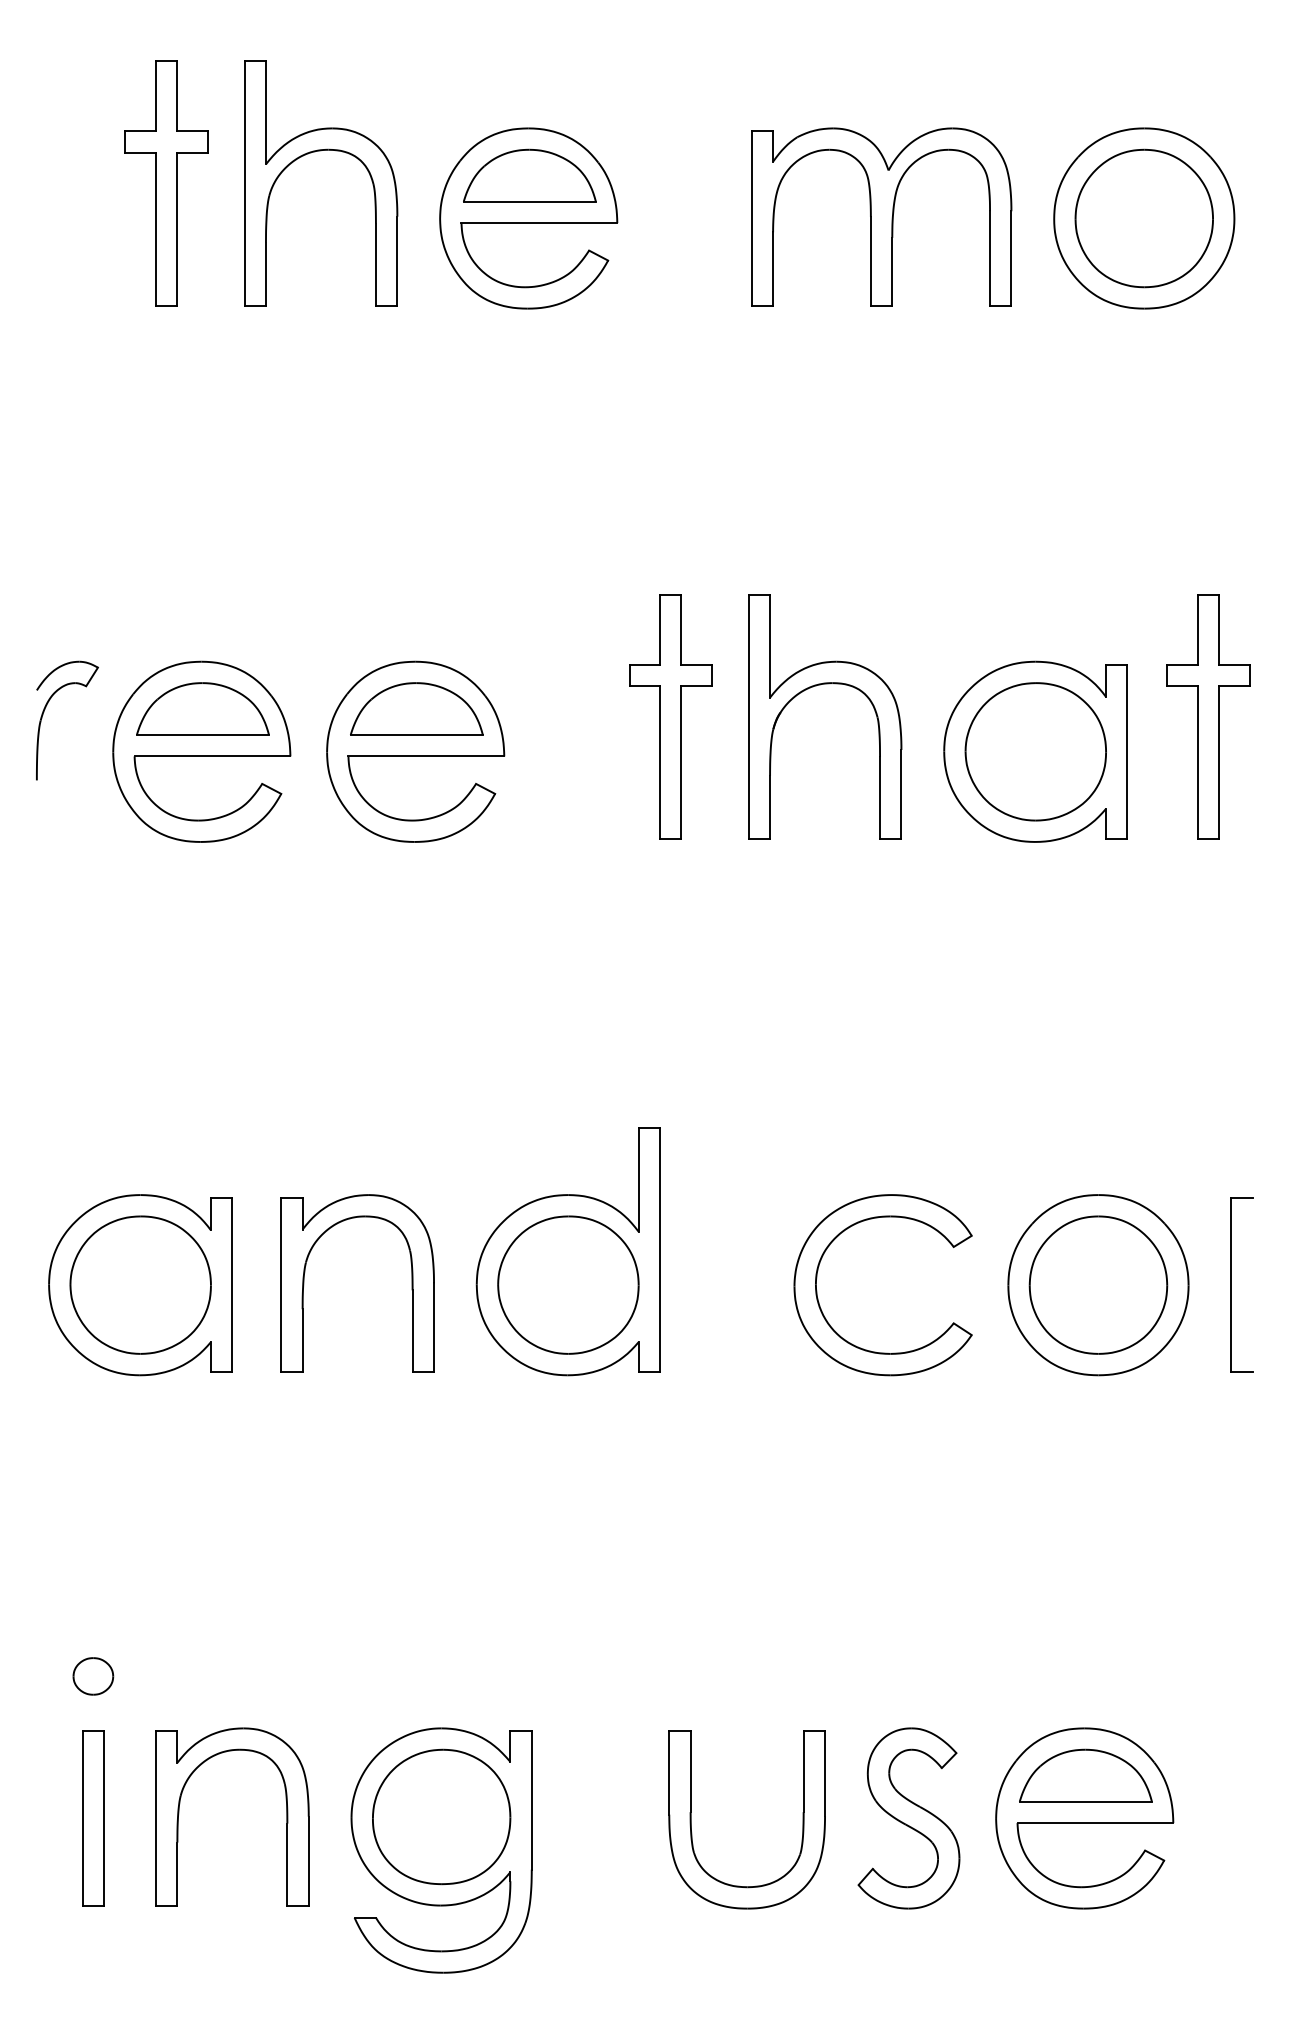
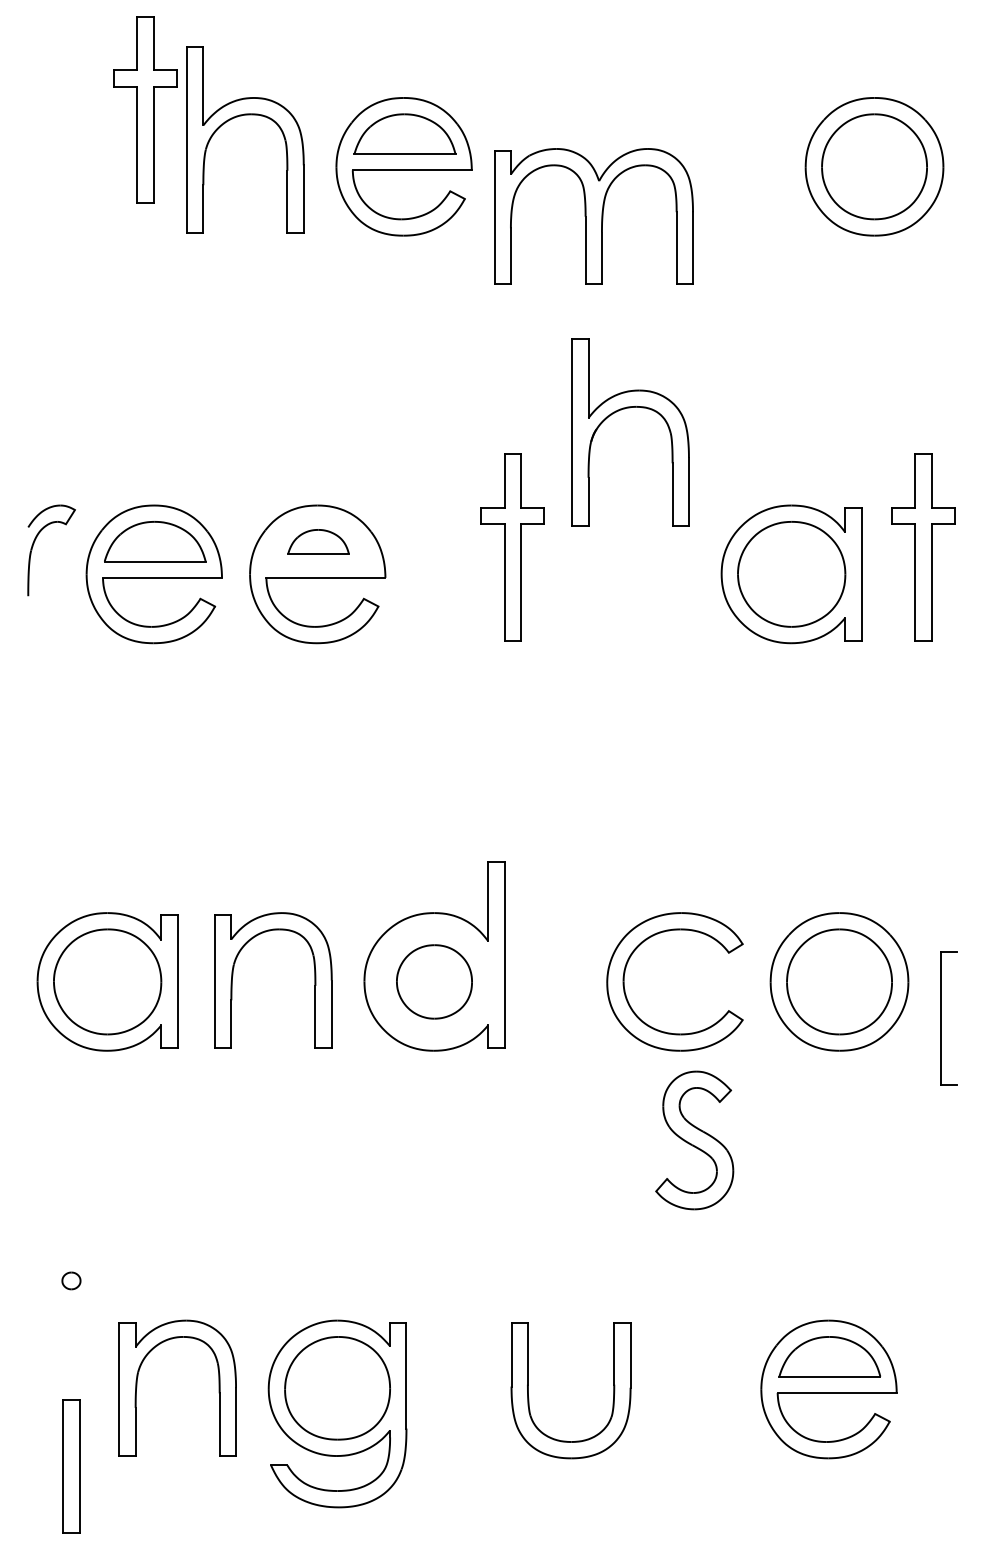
part: (166, 182) -> (145, 109), moved
part: (881, 216) -> (593, 216), moved
part: (817, 686) -> (624, 409), moved
part: (416, 708) -> (318, 541), size x0.6
part: (568, 1284) -> (434, 981), size x0.7
part: (1231, 1284) -> (941, 1018), moved
part: (93, 1675) -> (71, 1280), size x0.6
part: (93, 1818) -> (71, 1466), moved
part: (908, 1818) -> (694, 1140), moved

